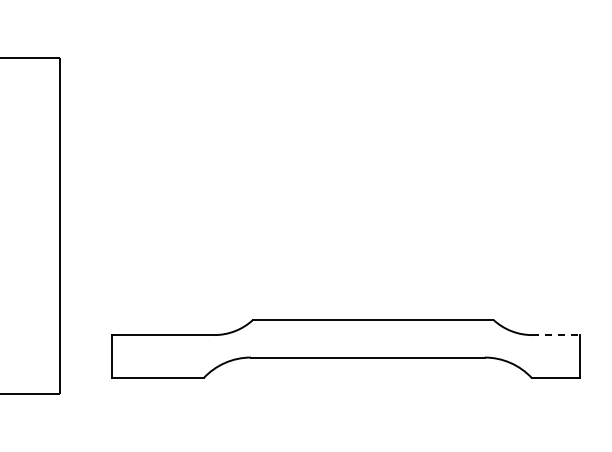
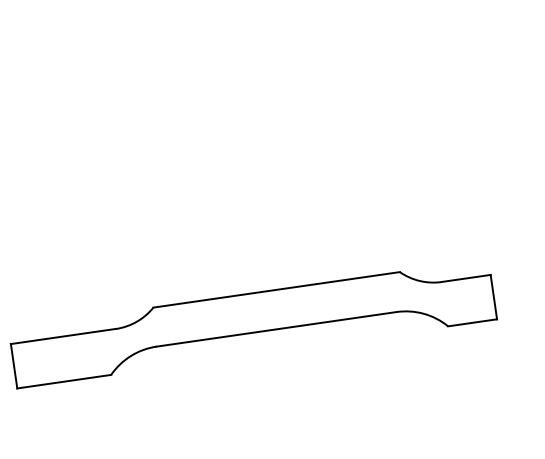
line: (555, 335) -> (465, 278), dashed -> solid

